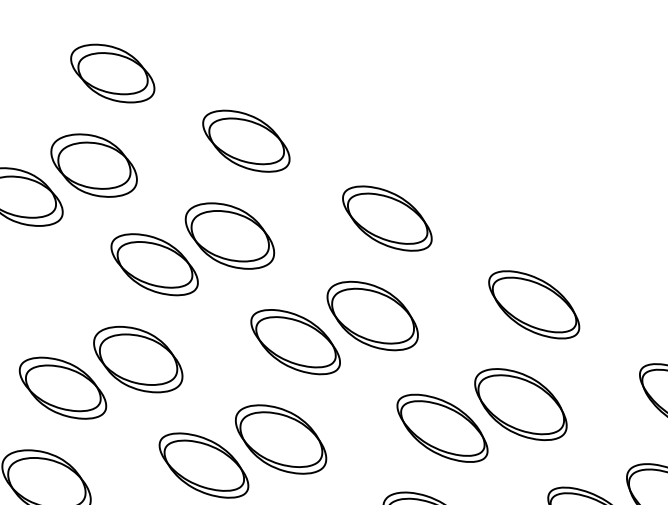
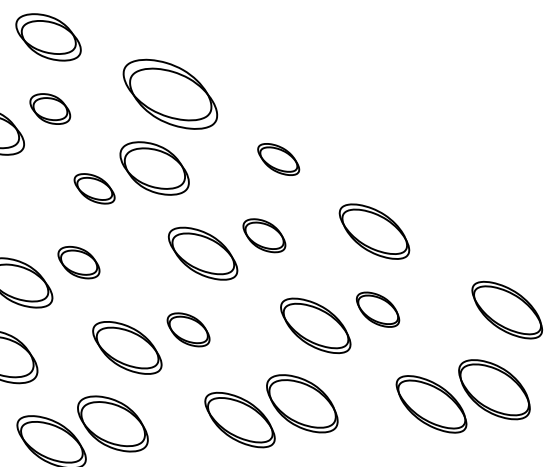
part: (112, 73) -> (48, 37), moved
part: (246, 141) -> (170, 94), size x1.4
part: (94, 164) -> (50, 108), size x0.6
part: (386, 218) -> (278, 159), size x0.6
part: (154, 264) -> (94, 188), size x0.6
part: (534, 304) -> (374, 231), moved
part: (372, 315) -> (264, 235), size x0.6
part: (137, 359) -> (78, 262), size x0.6
part: (520, 404) -> (377, 309), size x0.6
part: (280, 439) -> (188, 329), size x0.6

